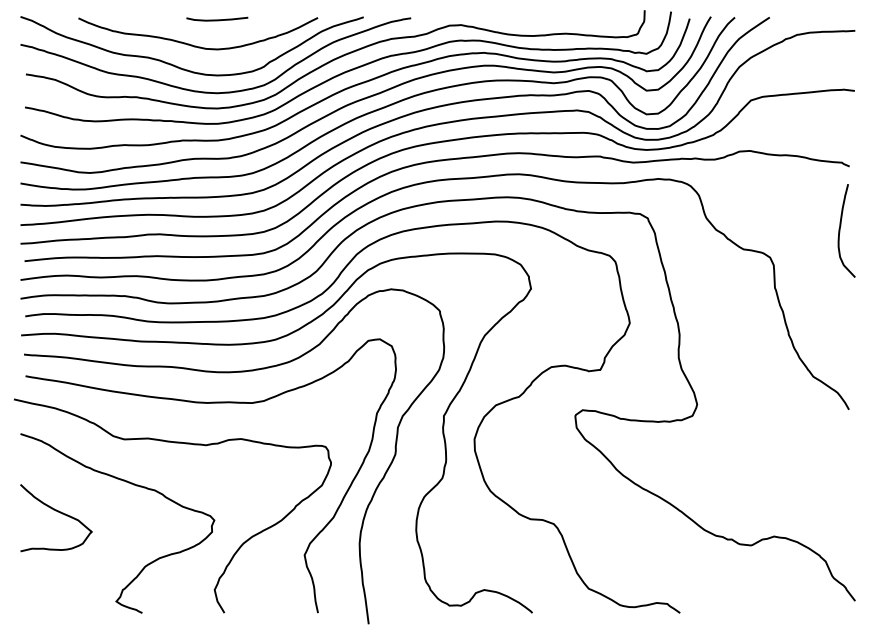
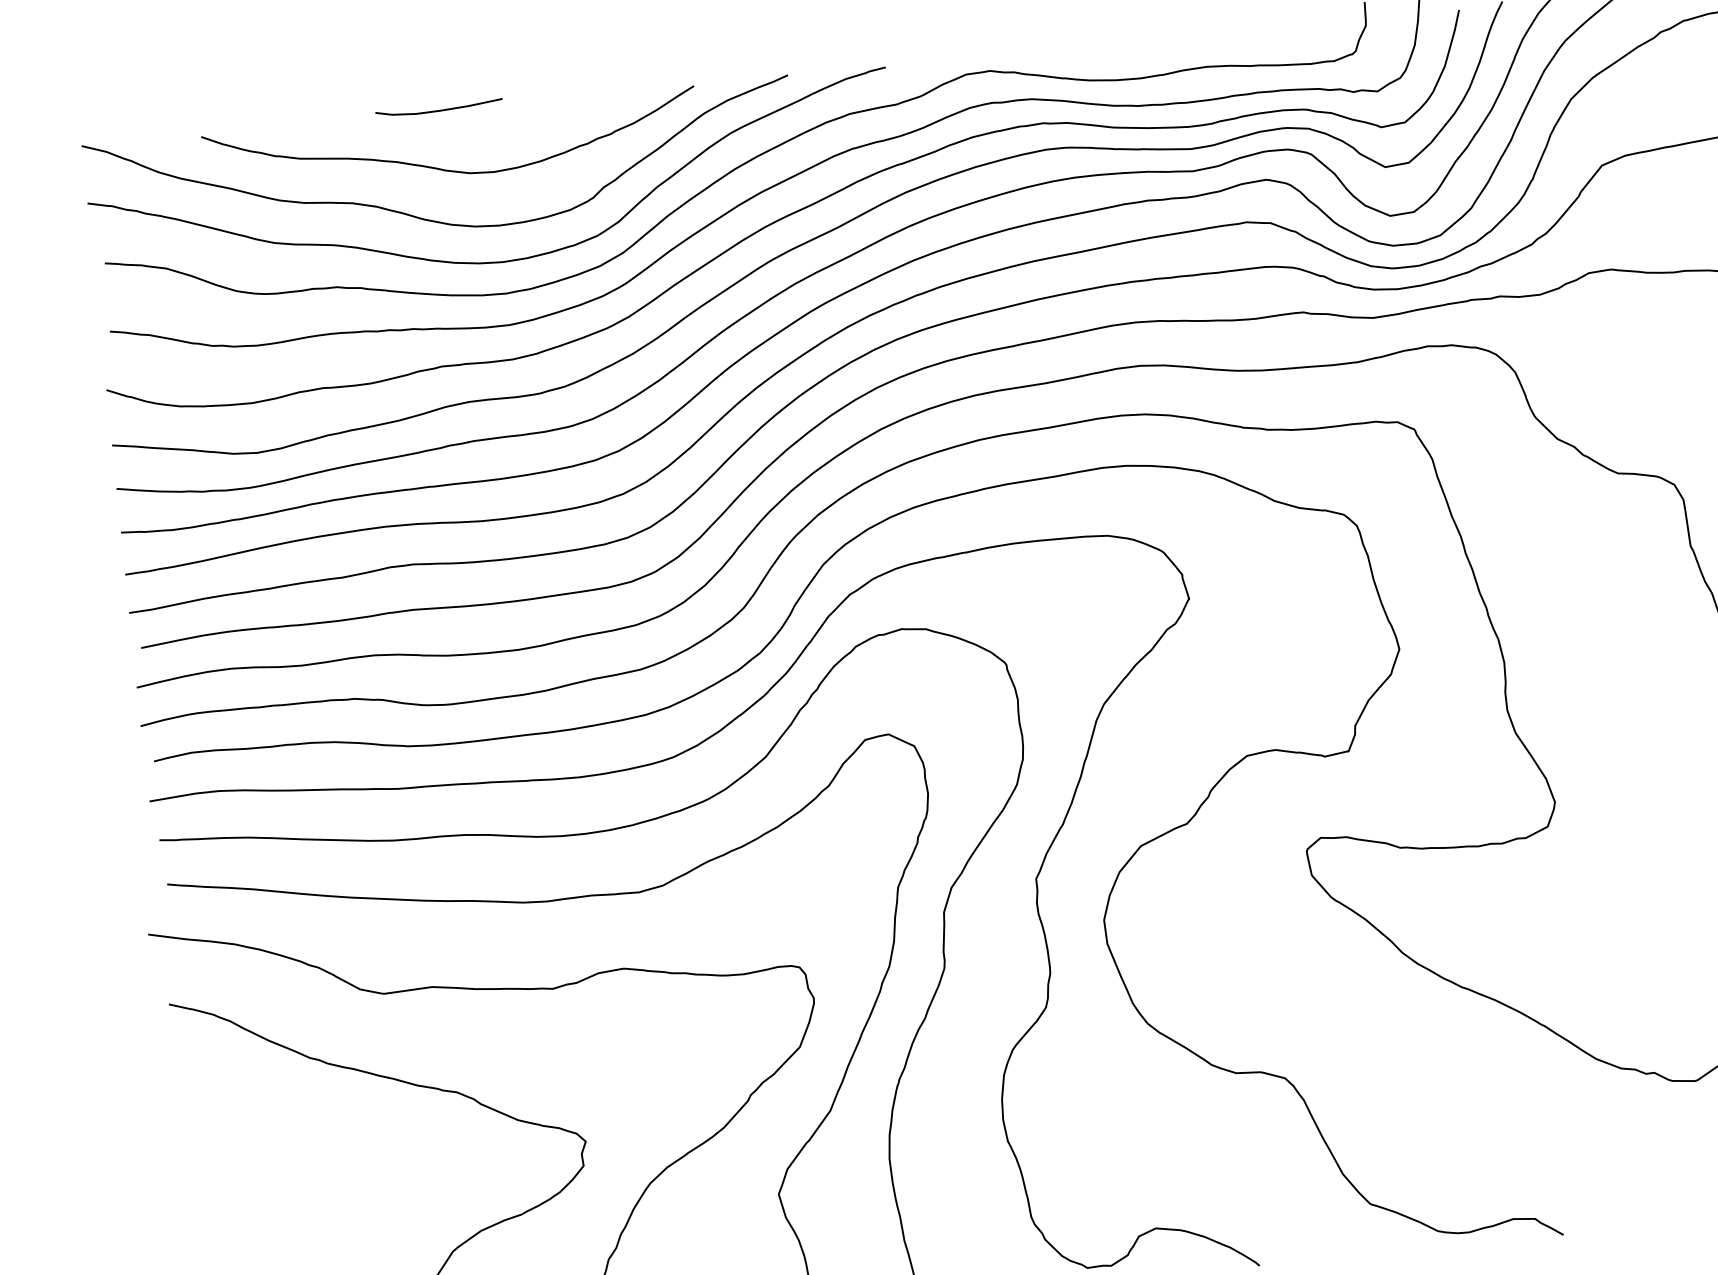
curve: (217, 19) -> (439, 109), moved
curve: (57, 512) -> (261, 1158), removed

